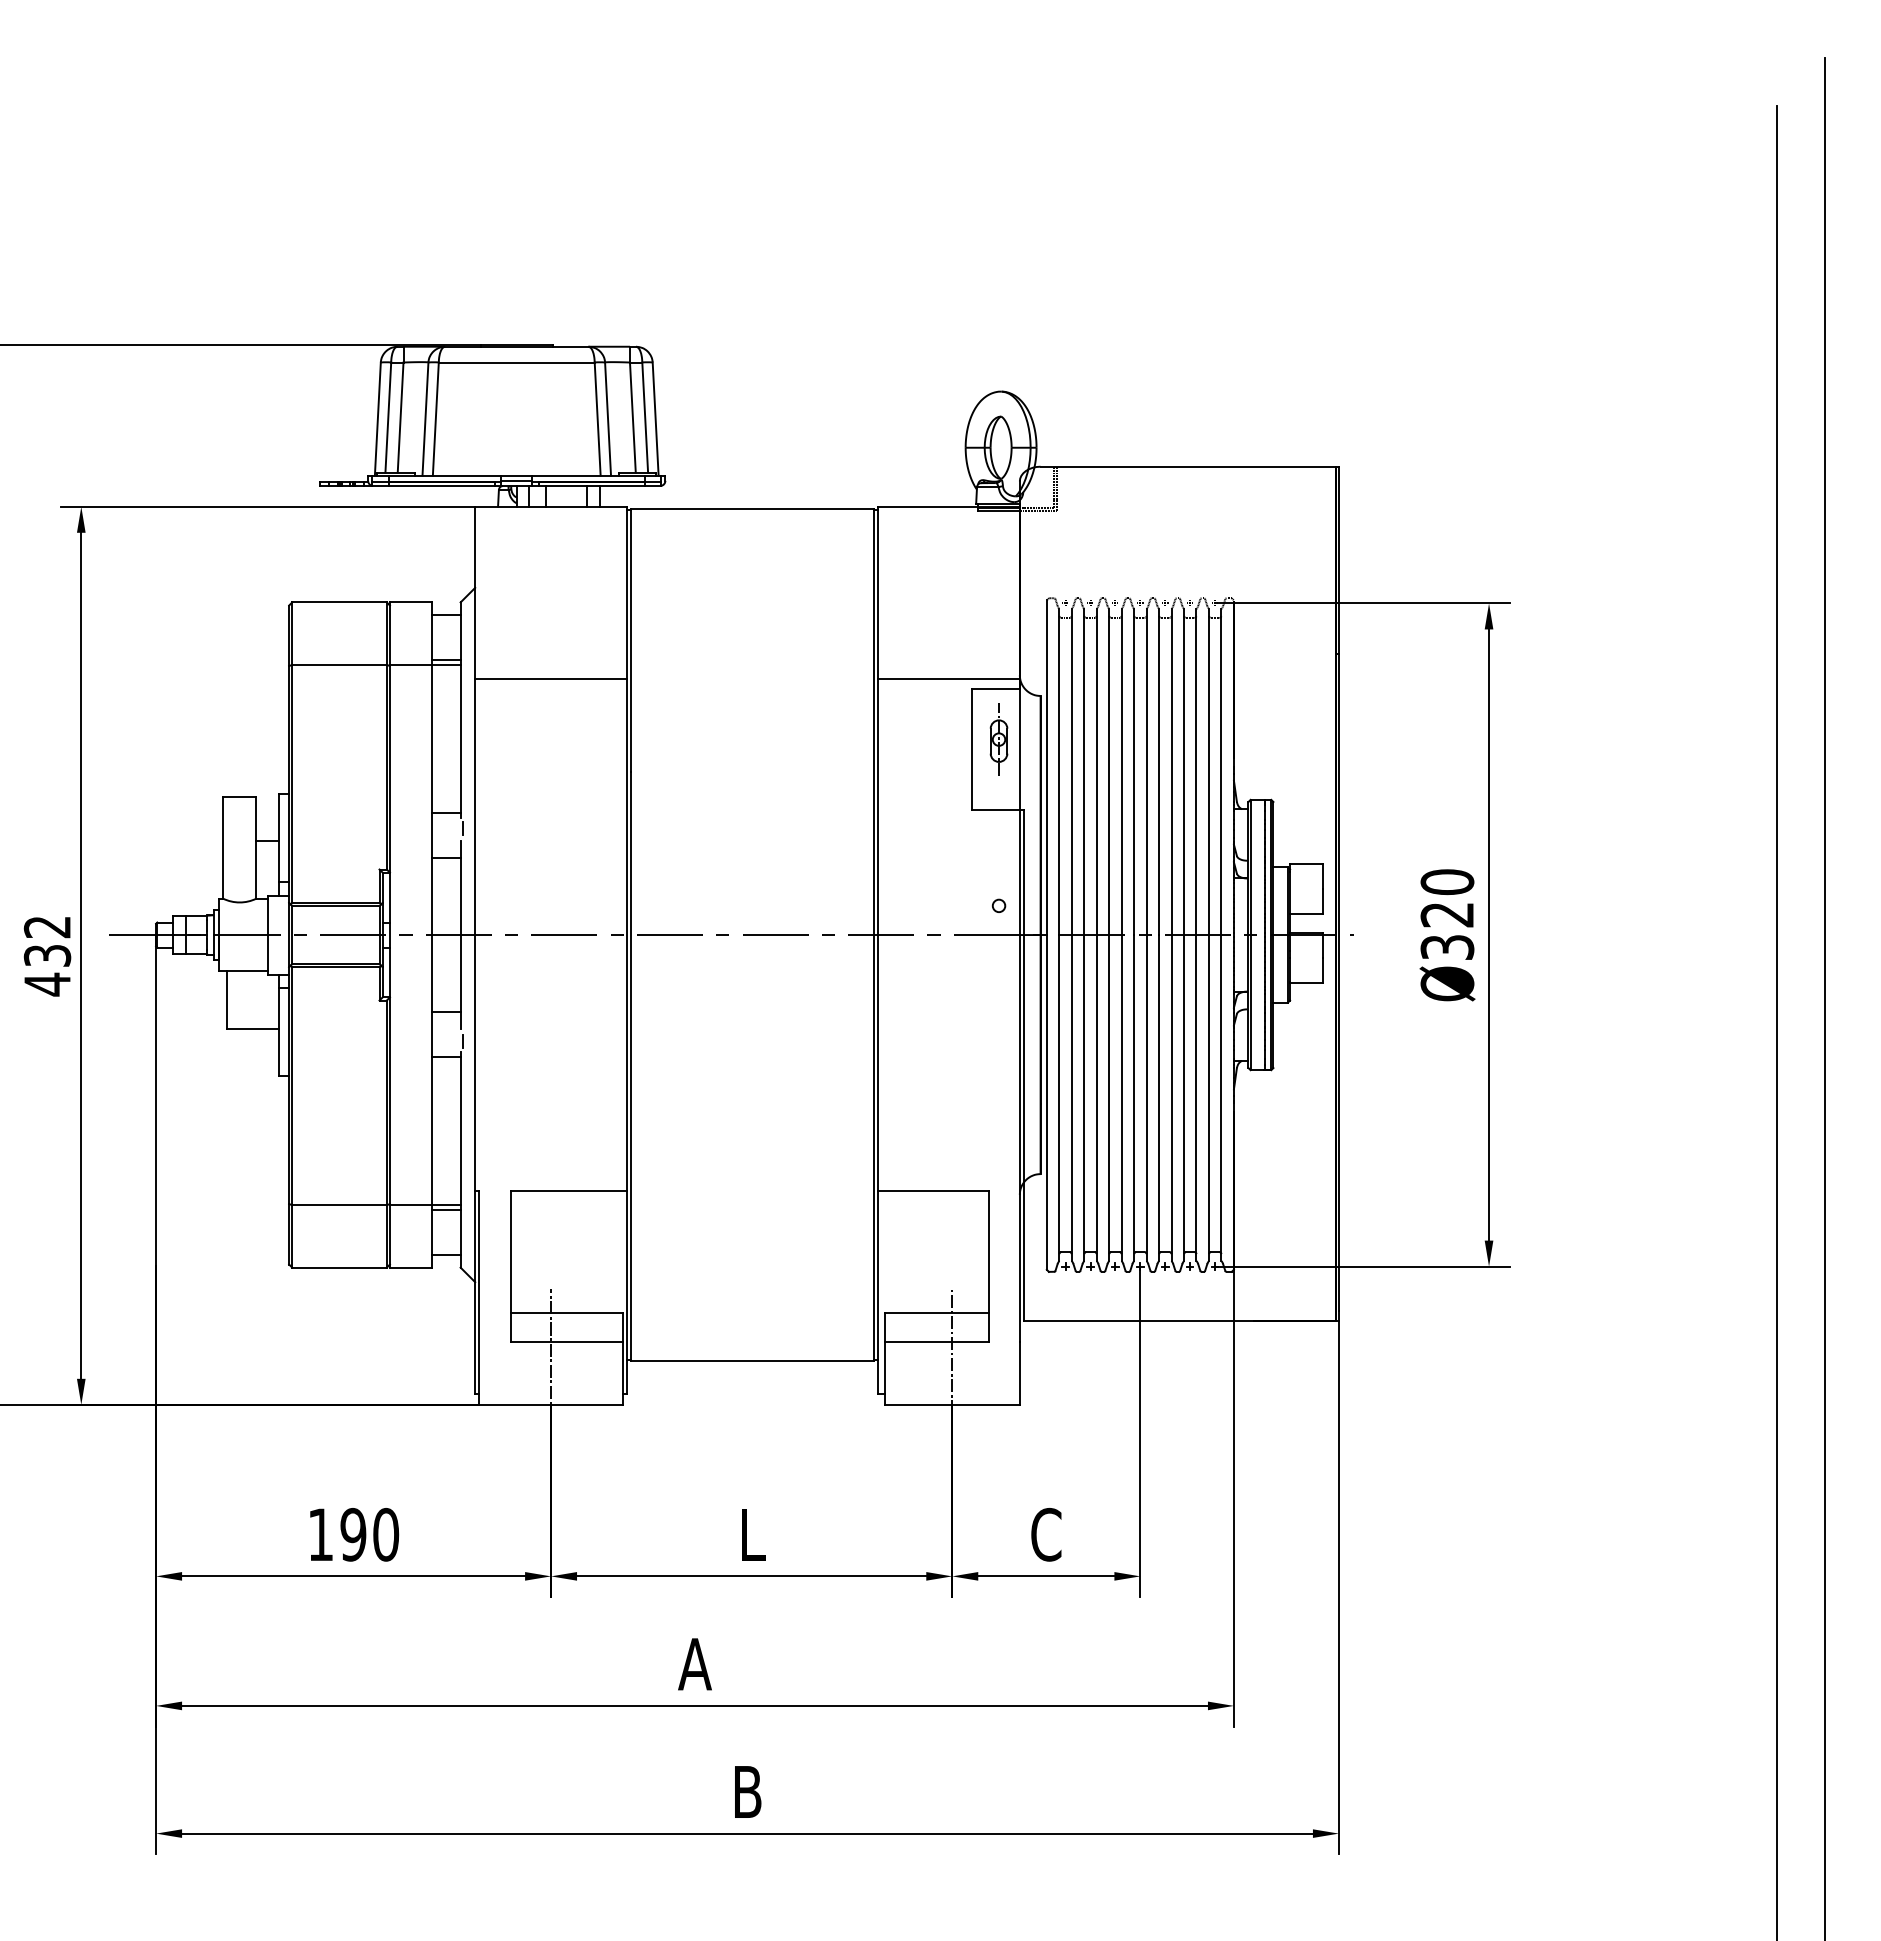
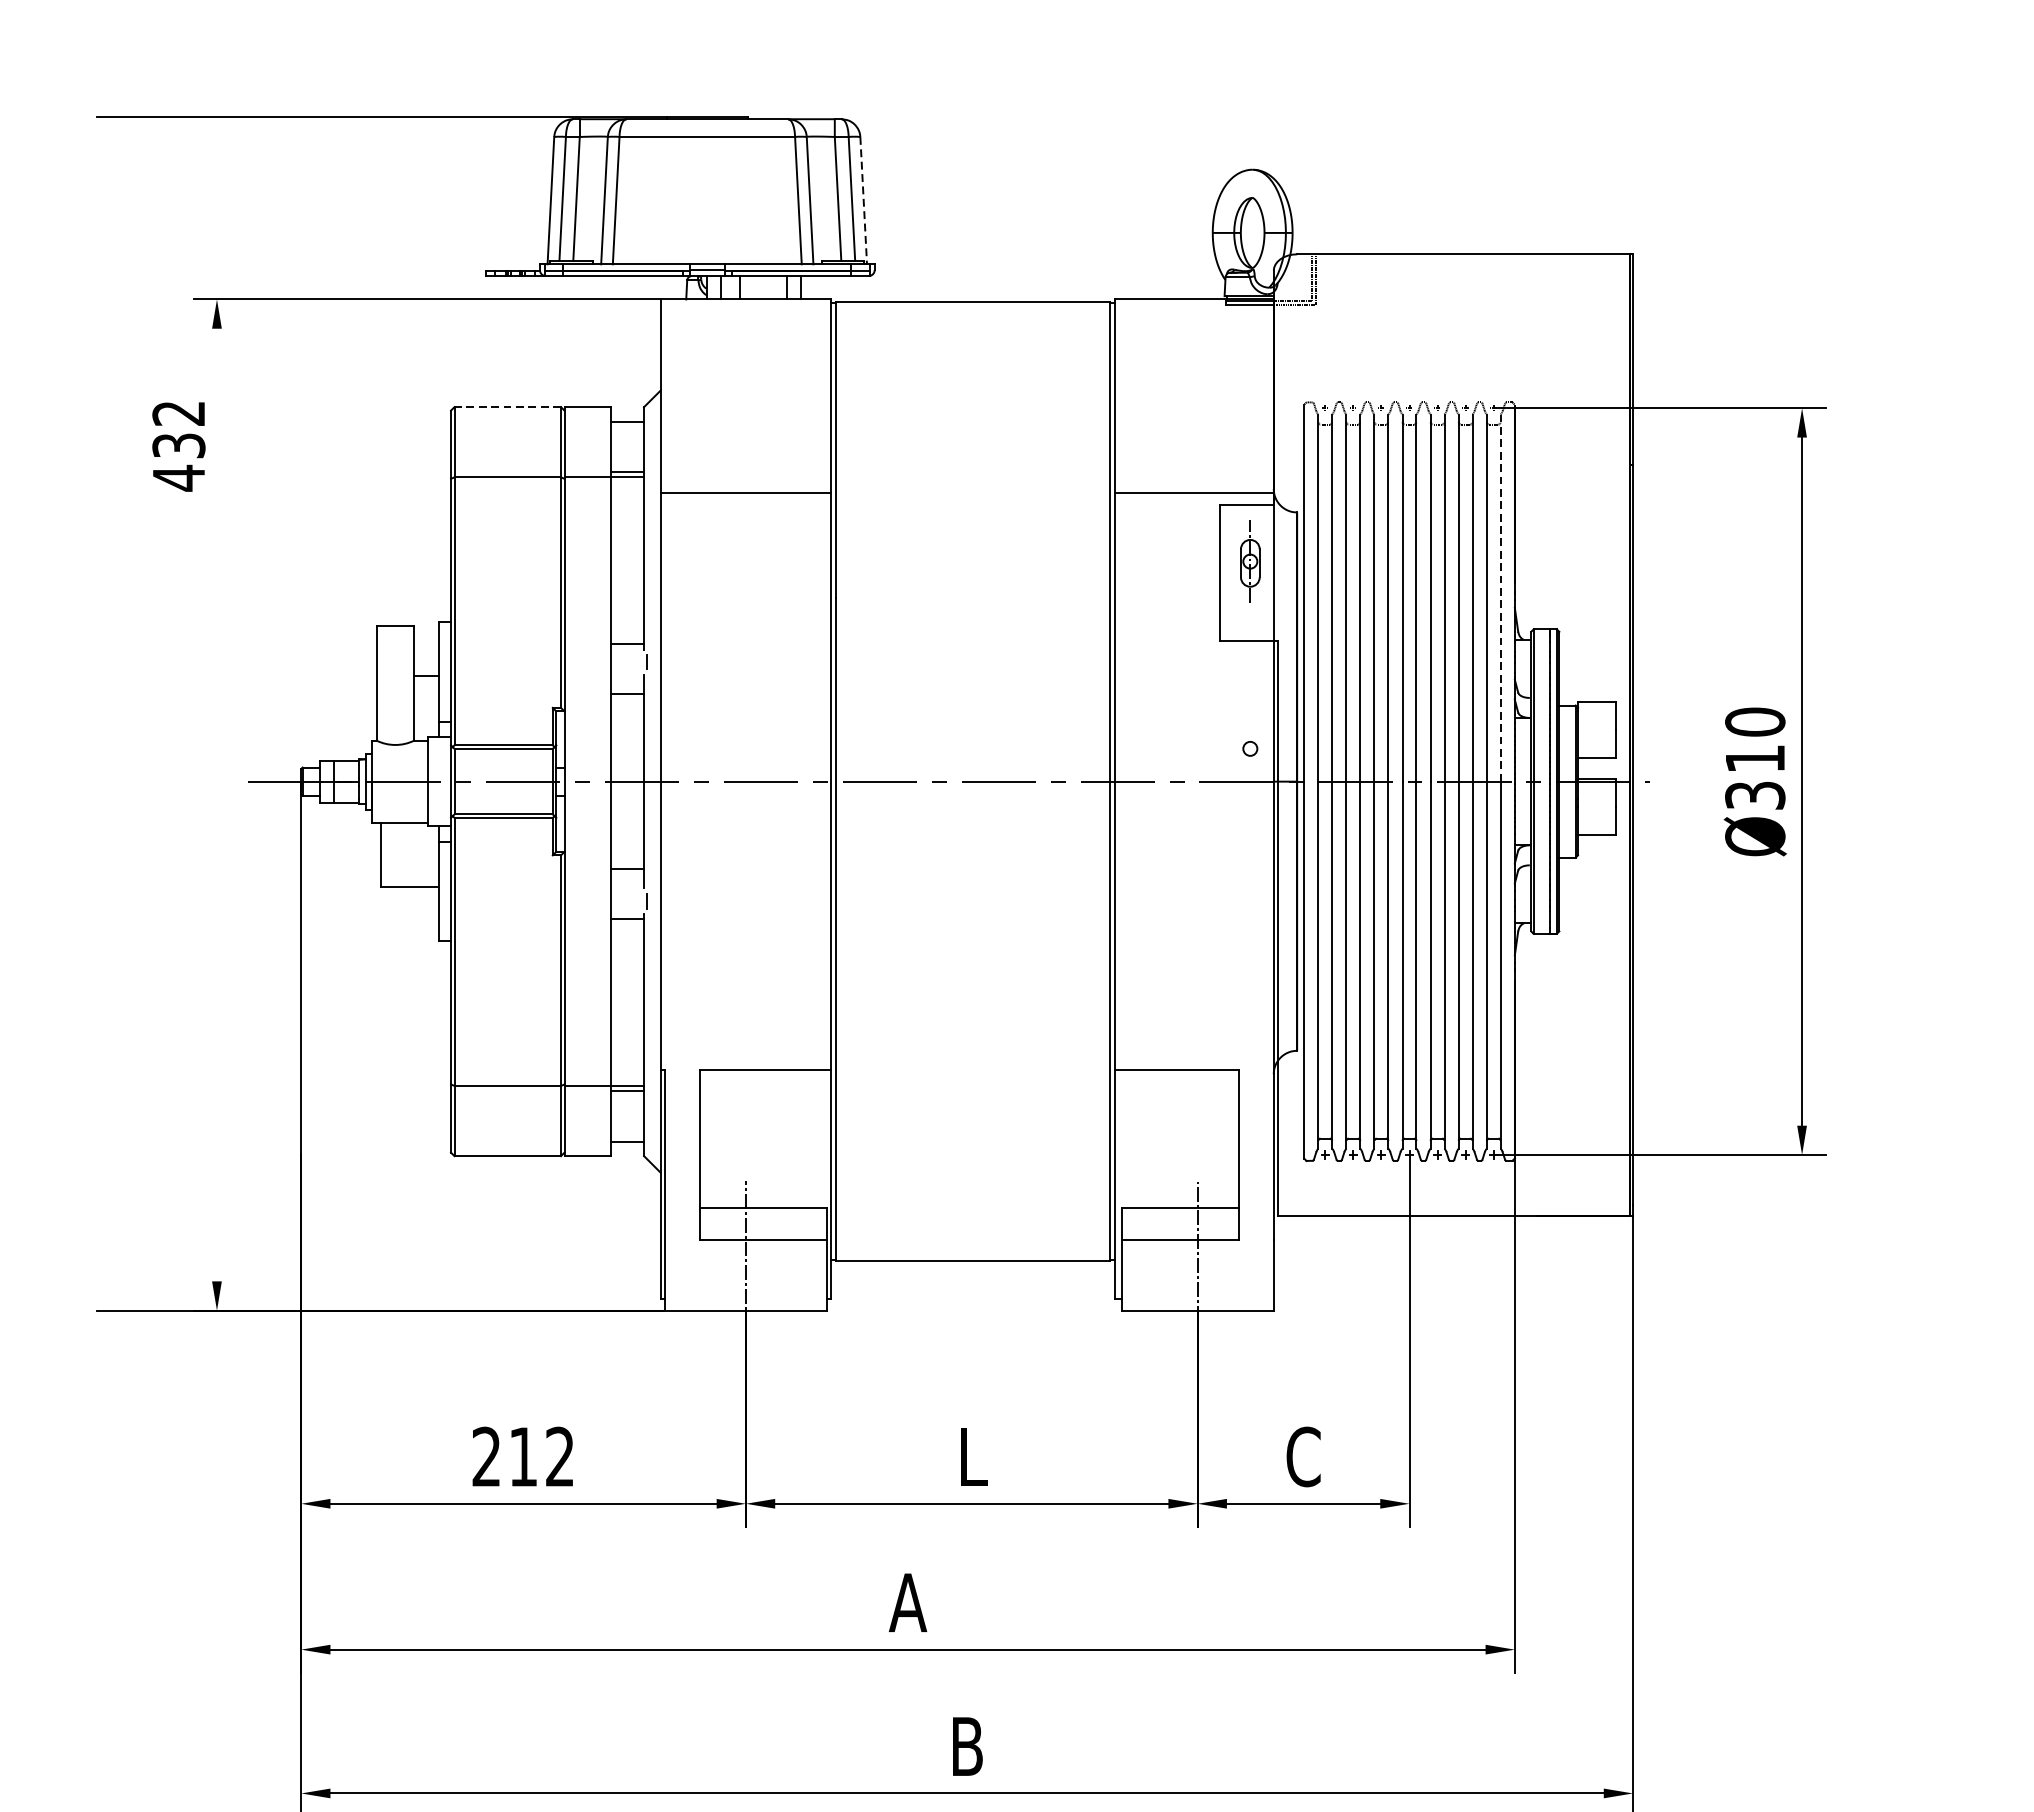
line: (655, 419) -> (863, 201), solid -> dashed
line: (339, 602) -> (507, 407), solid -> dashed
line: (1221, 772) -> (1500, 598), solid -> dashed
text: (1446, 915) -> (1754, 759), Ø320 -> Ø310
line: (81, 955) -> (217, 804), removed
text: (47, 956) -> (178, 446), moved
text: (353, 1534) -> (523, 1456), 190 -> 212

